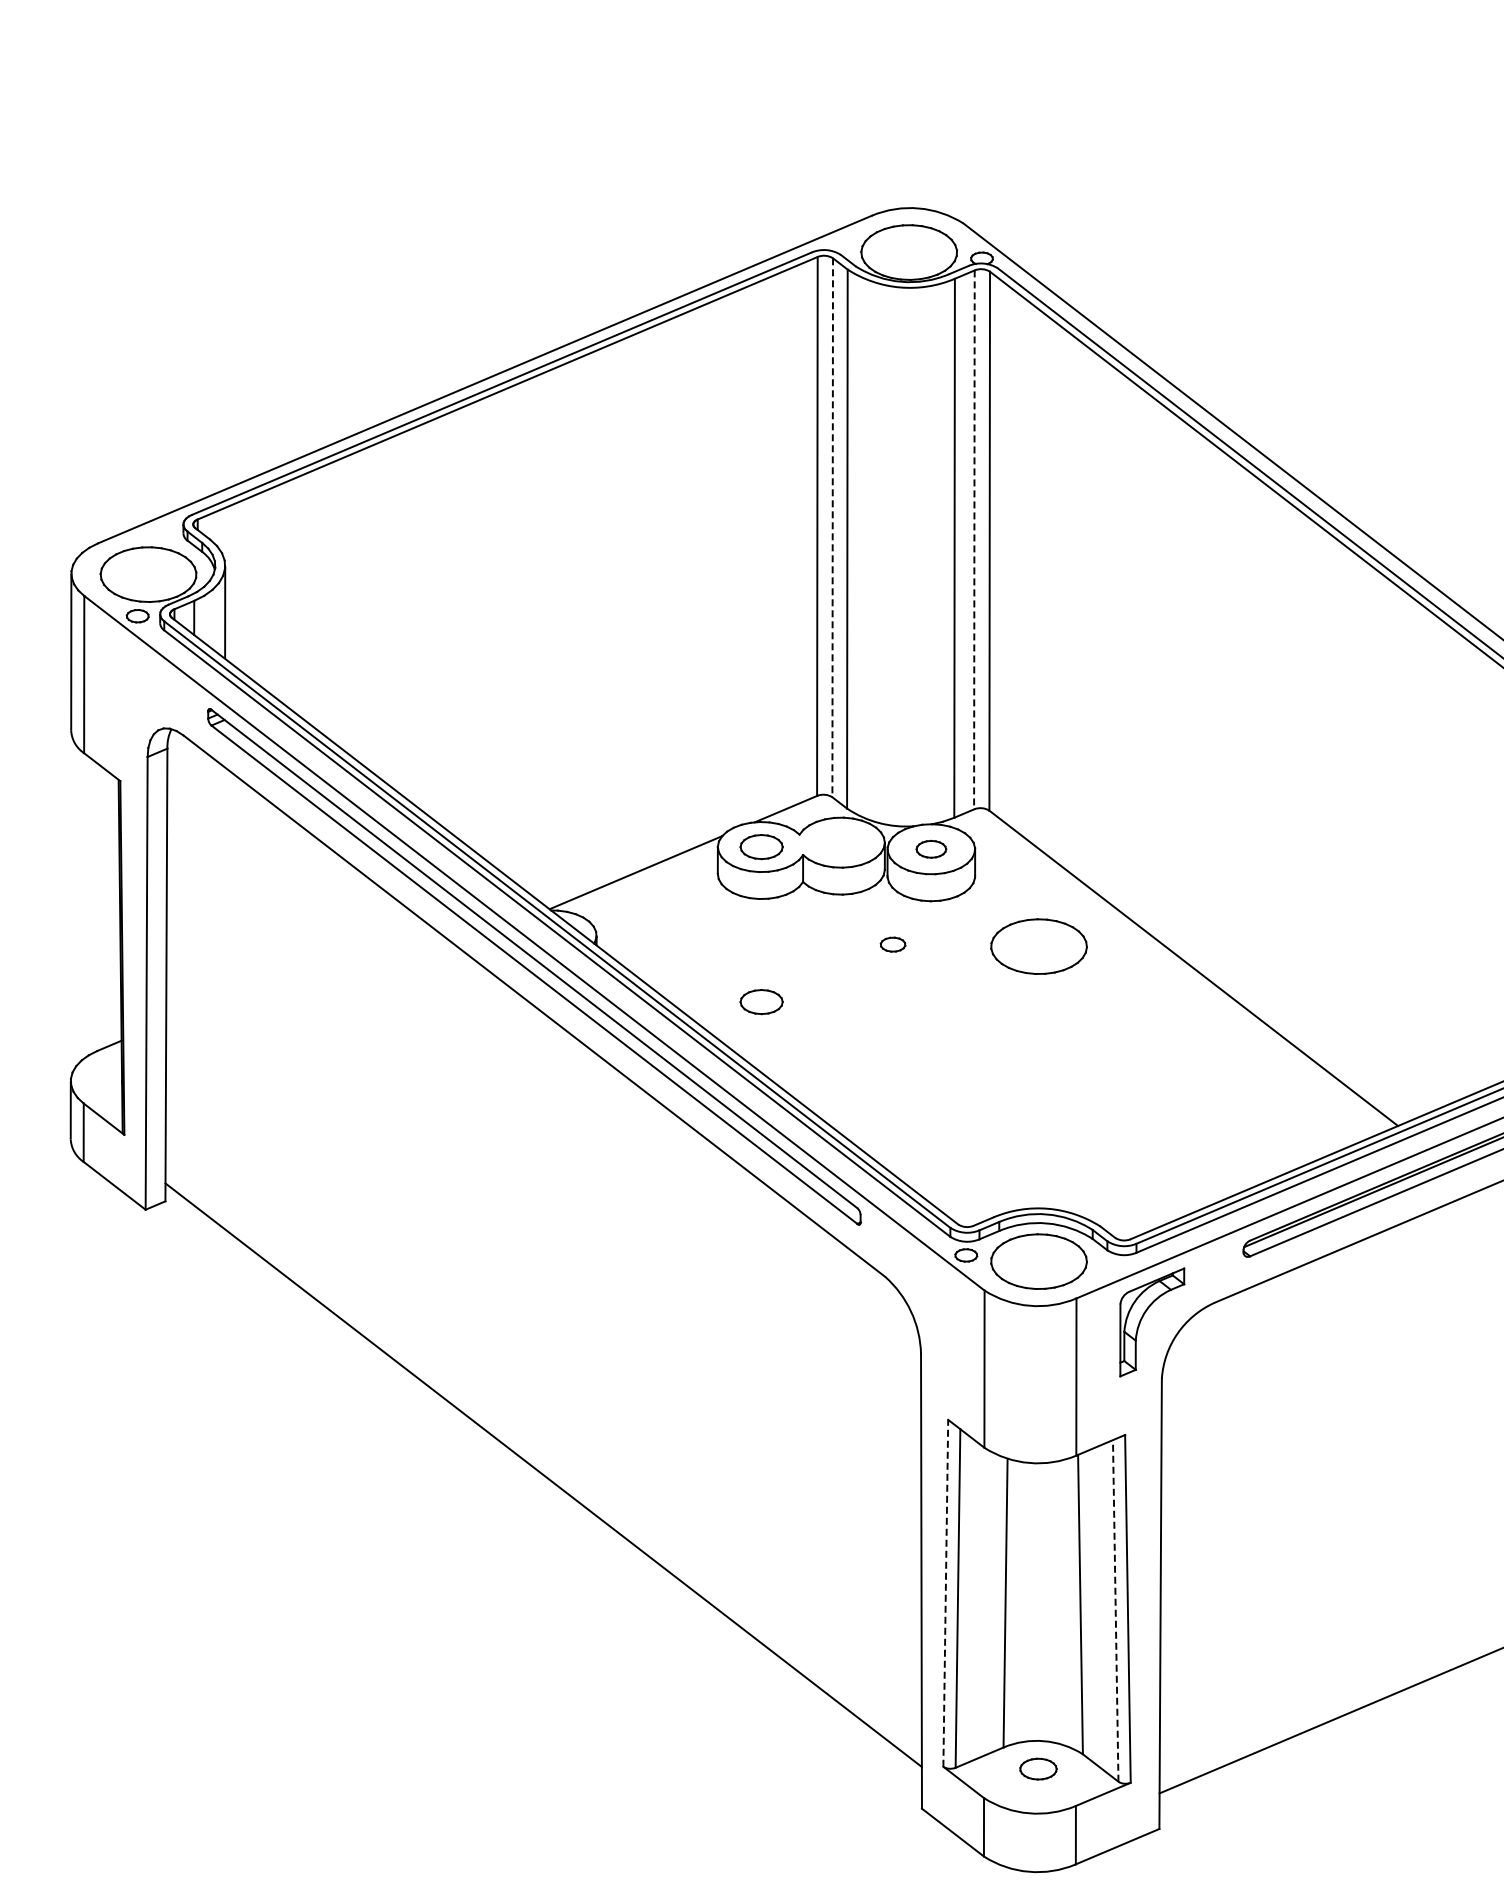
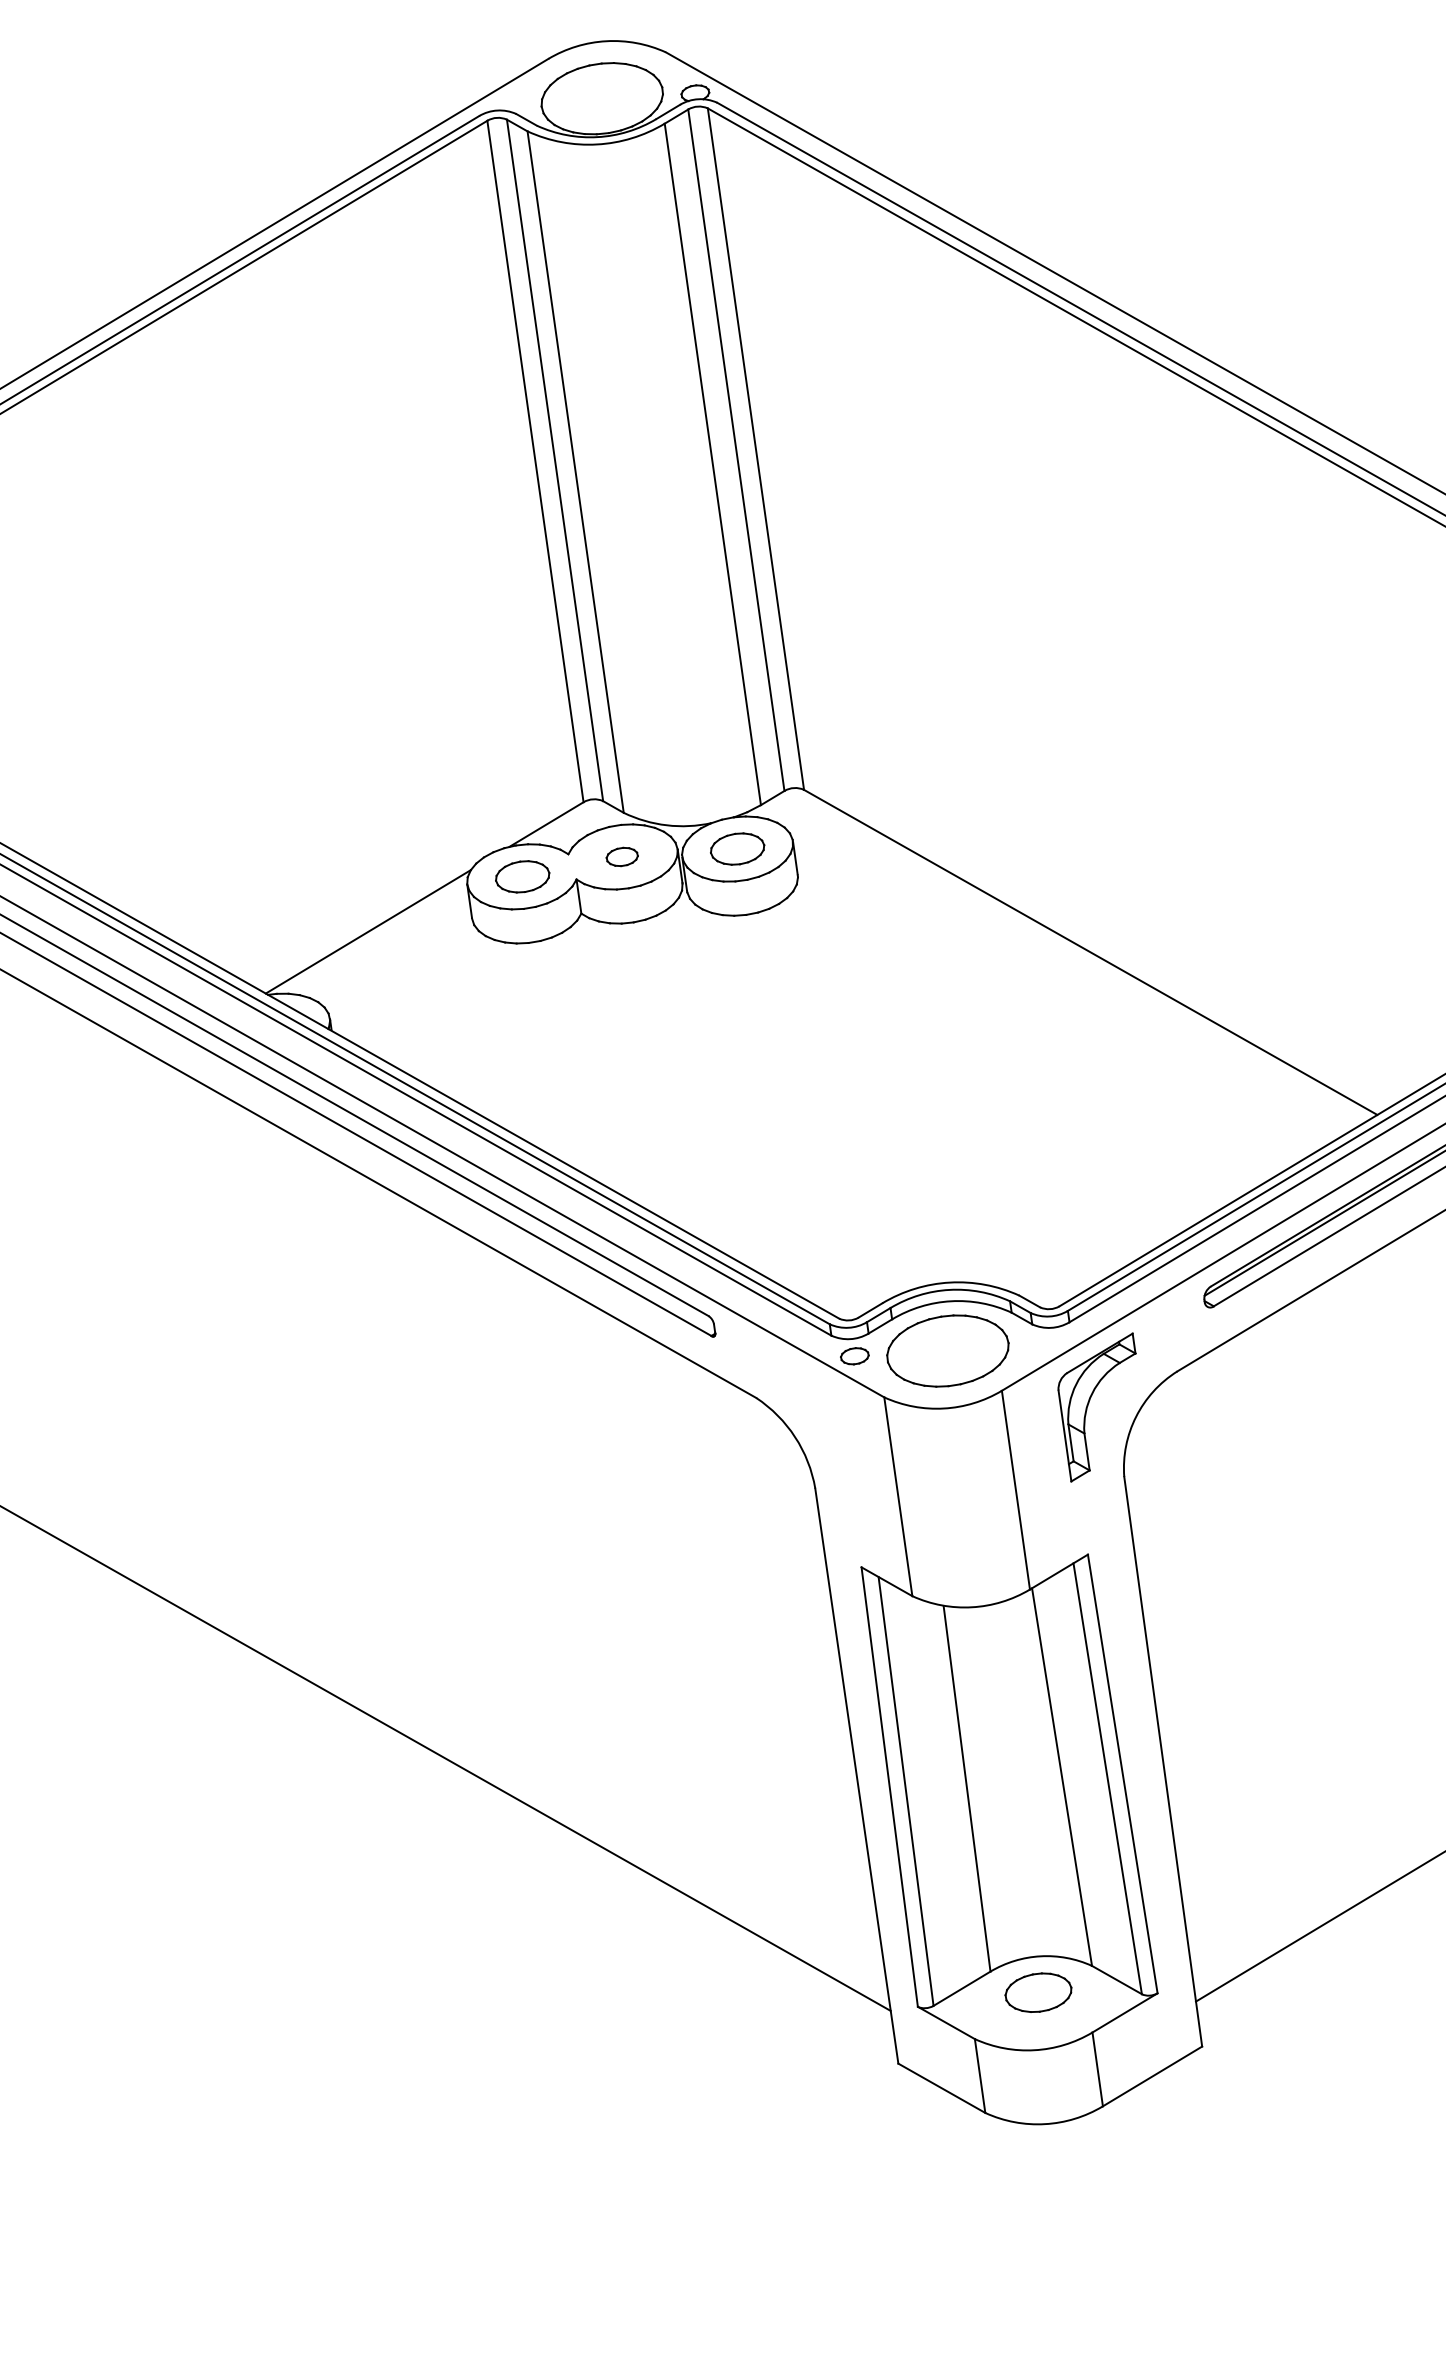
line: (832, 528) -> (554, 461), dashed -> solid
line: (974, 540) -> (736, 450), dashed -> solid
part: (931, 849) -> (737, 849), size x1.43
part: (892, 944) -> (621, 856), moved
part: (1038, 946) -> (890, 952), removed
part: (761, 1002) -> (550, 1073), removed
line: (945, 1592) -> (889, 1786), dashed -> solid
line: (1115, 1610) -> (1107, 1778), dashed -> solid
part: (1038, 1768) -> (1038, 1991), size x1.43

